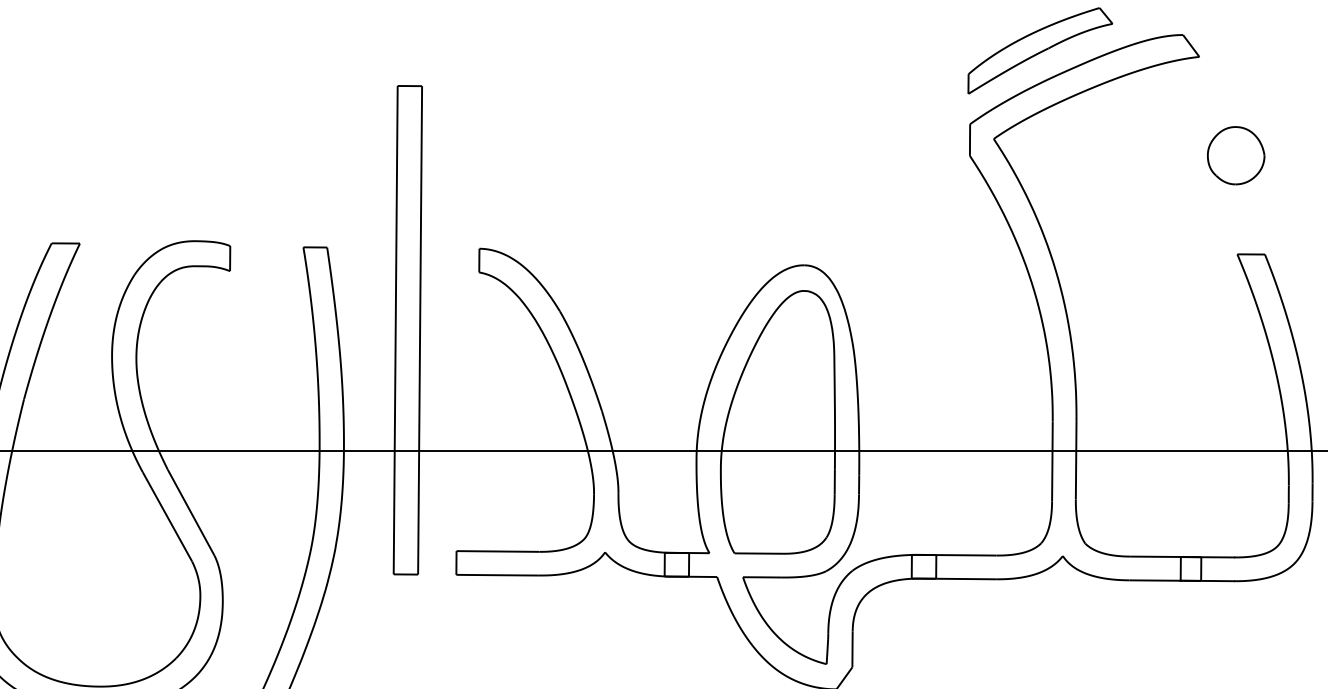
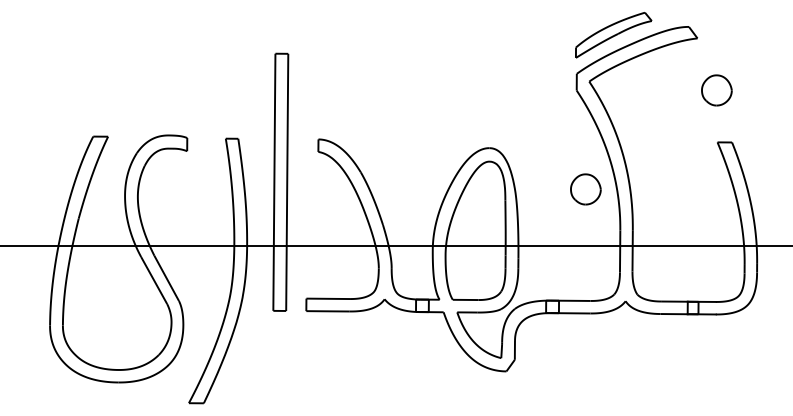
part: (986, 343) -> (585, 189), added

